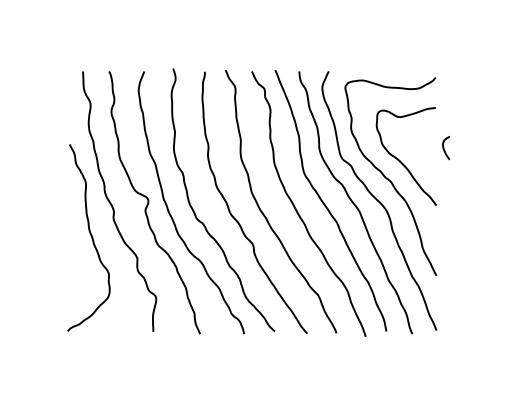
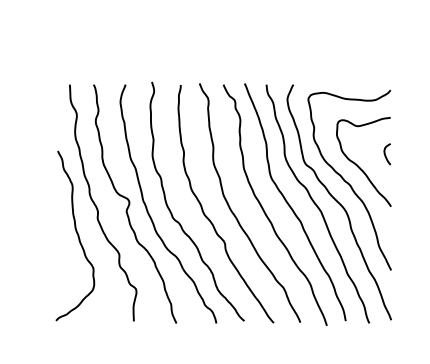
curve: (444, 148) -> (385, 154), moved

